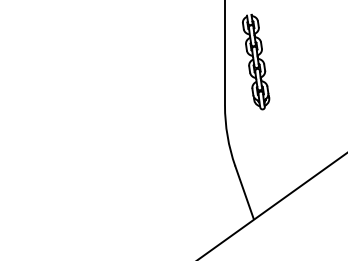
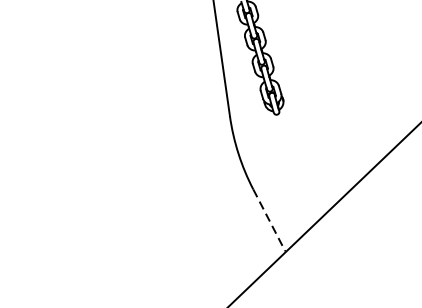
line: (244, 192) -> (269, 220), solid -> dashed

